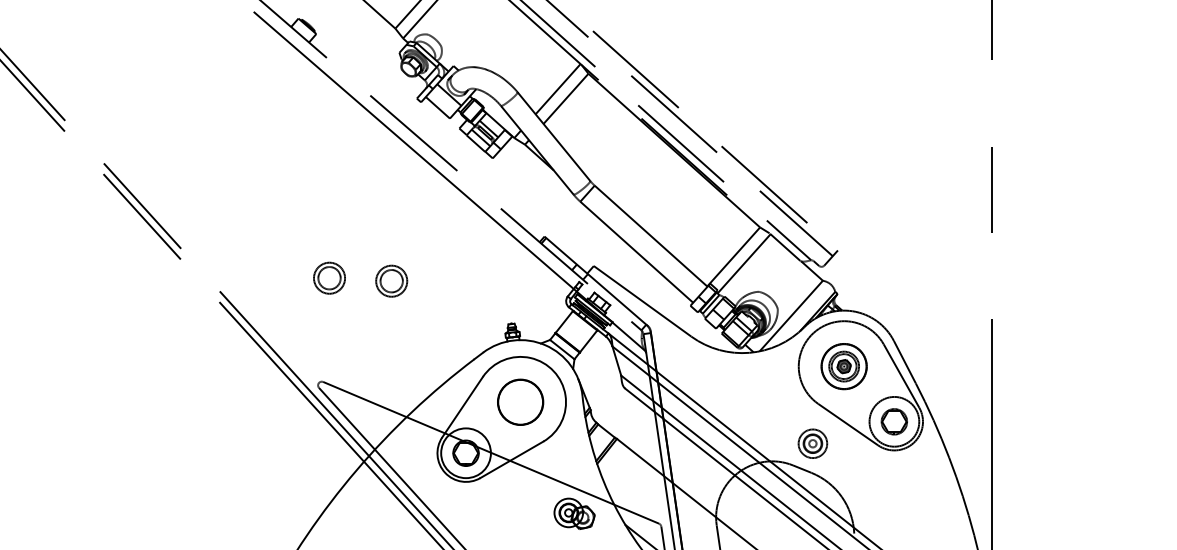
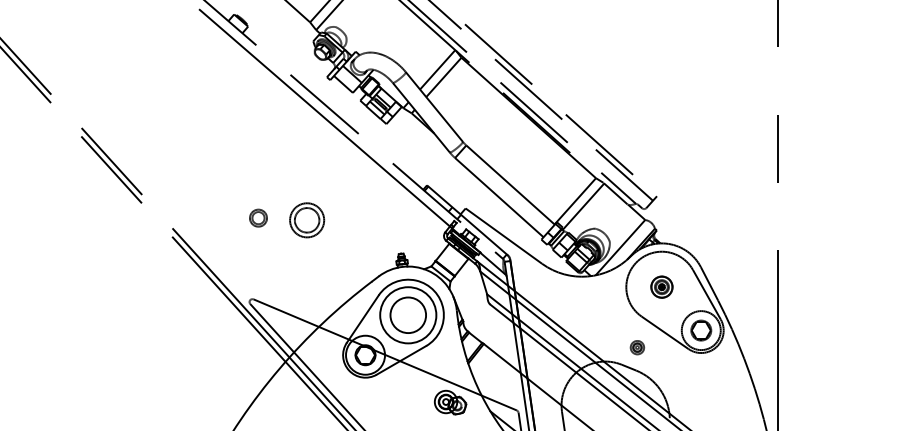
part: (329, 278) -> (258, 218), size x0.7
part: (392, 281) -> (307, 220), size x1.4
part: (843, 365) -> (661, 286), size x0.6
circle: (519, 401) -> (407, 314), size x1.6
part: (813, 443) -> (637, 347), size x0.6

